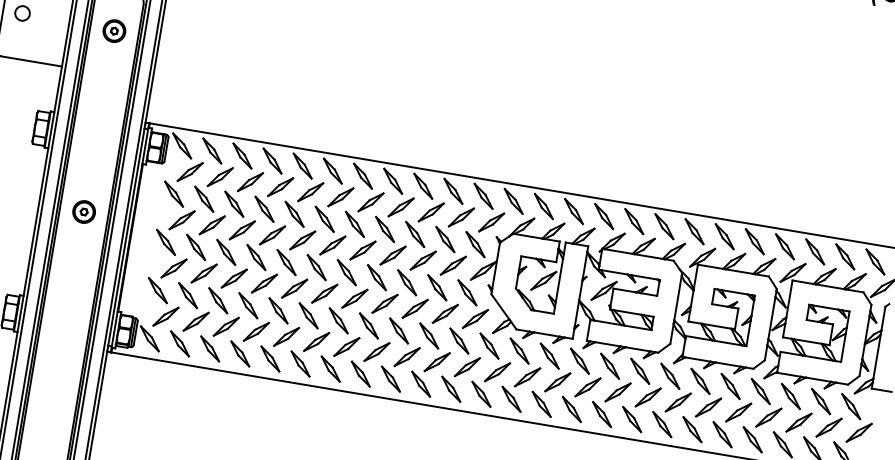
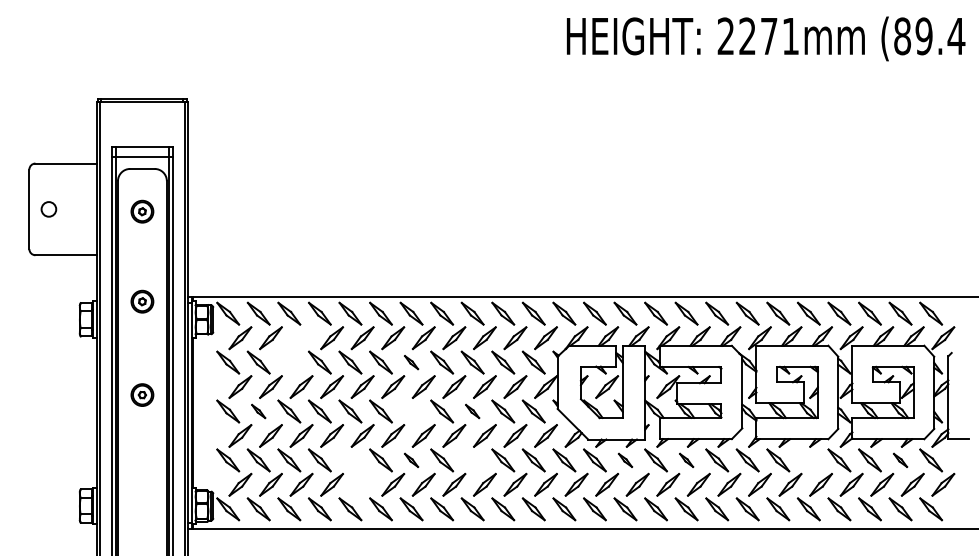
part: (99, 119) -> (142, 301), added
part: (242, 193) -> (295, 350), removed
part: (354, 224) -> (411, 362), size x0.6
part: (195, 247) -> (258, 411), size x0.6
part: (346, 272) -> (411, 411), removed
part: (406, 282) -> (472, 411), size x0.6
part: (338, 320) -> (411, 460), size x0.6
part: (282, 323) -> (356, 472), removed
part: (398, 331) -> (472, 460), removed
part: (549, 356) -> (625, 460), size x0.6
part: (609, 366) -> (686, 460), size x0.6
part: (730, 386) -> (808, 460), removed
part: (821, 401) -> (900, 460), size x0.6

